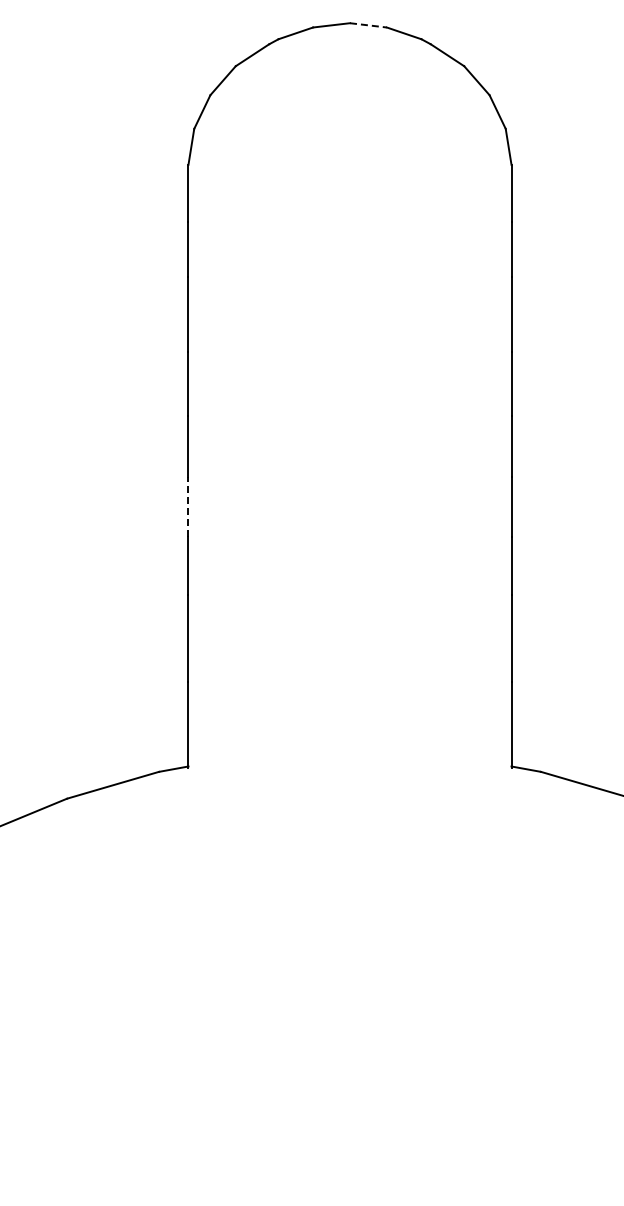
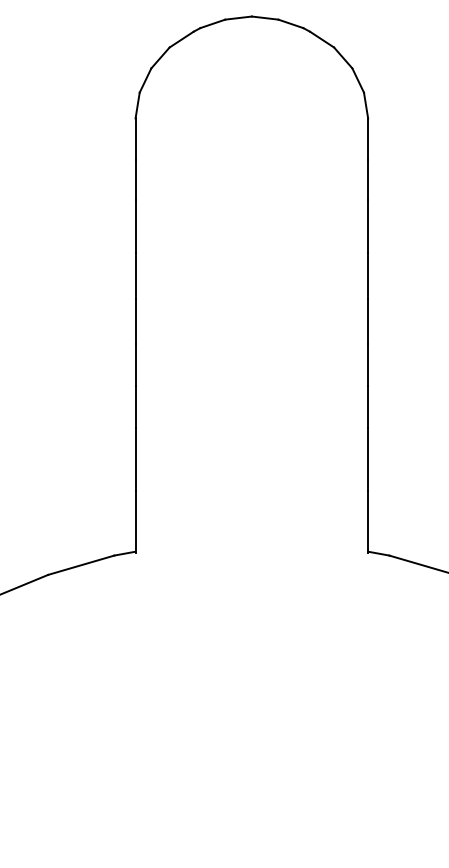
line: (368, 25) -> (265, 18), dashed -> solid
line: (188, 507) -> (135, 365), dashed -> solid

